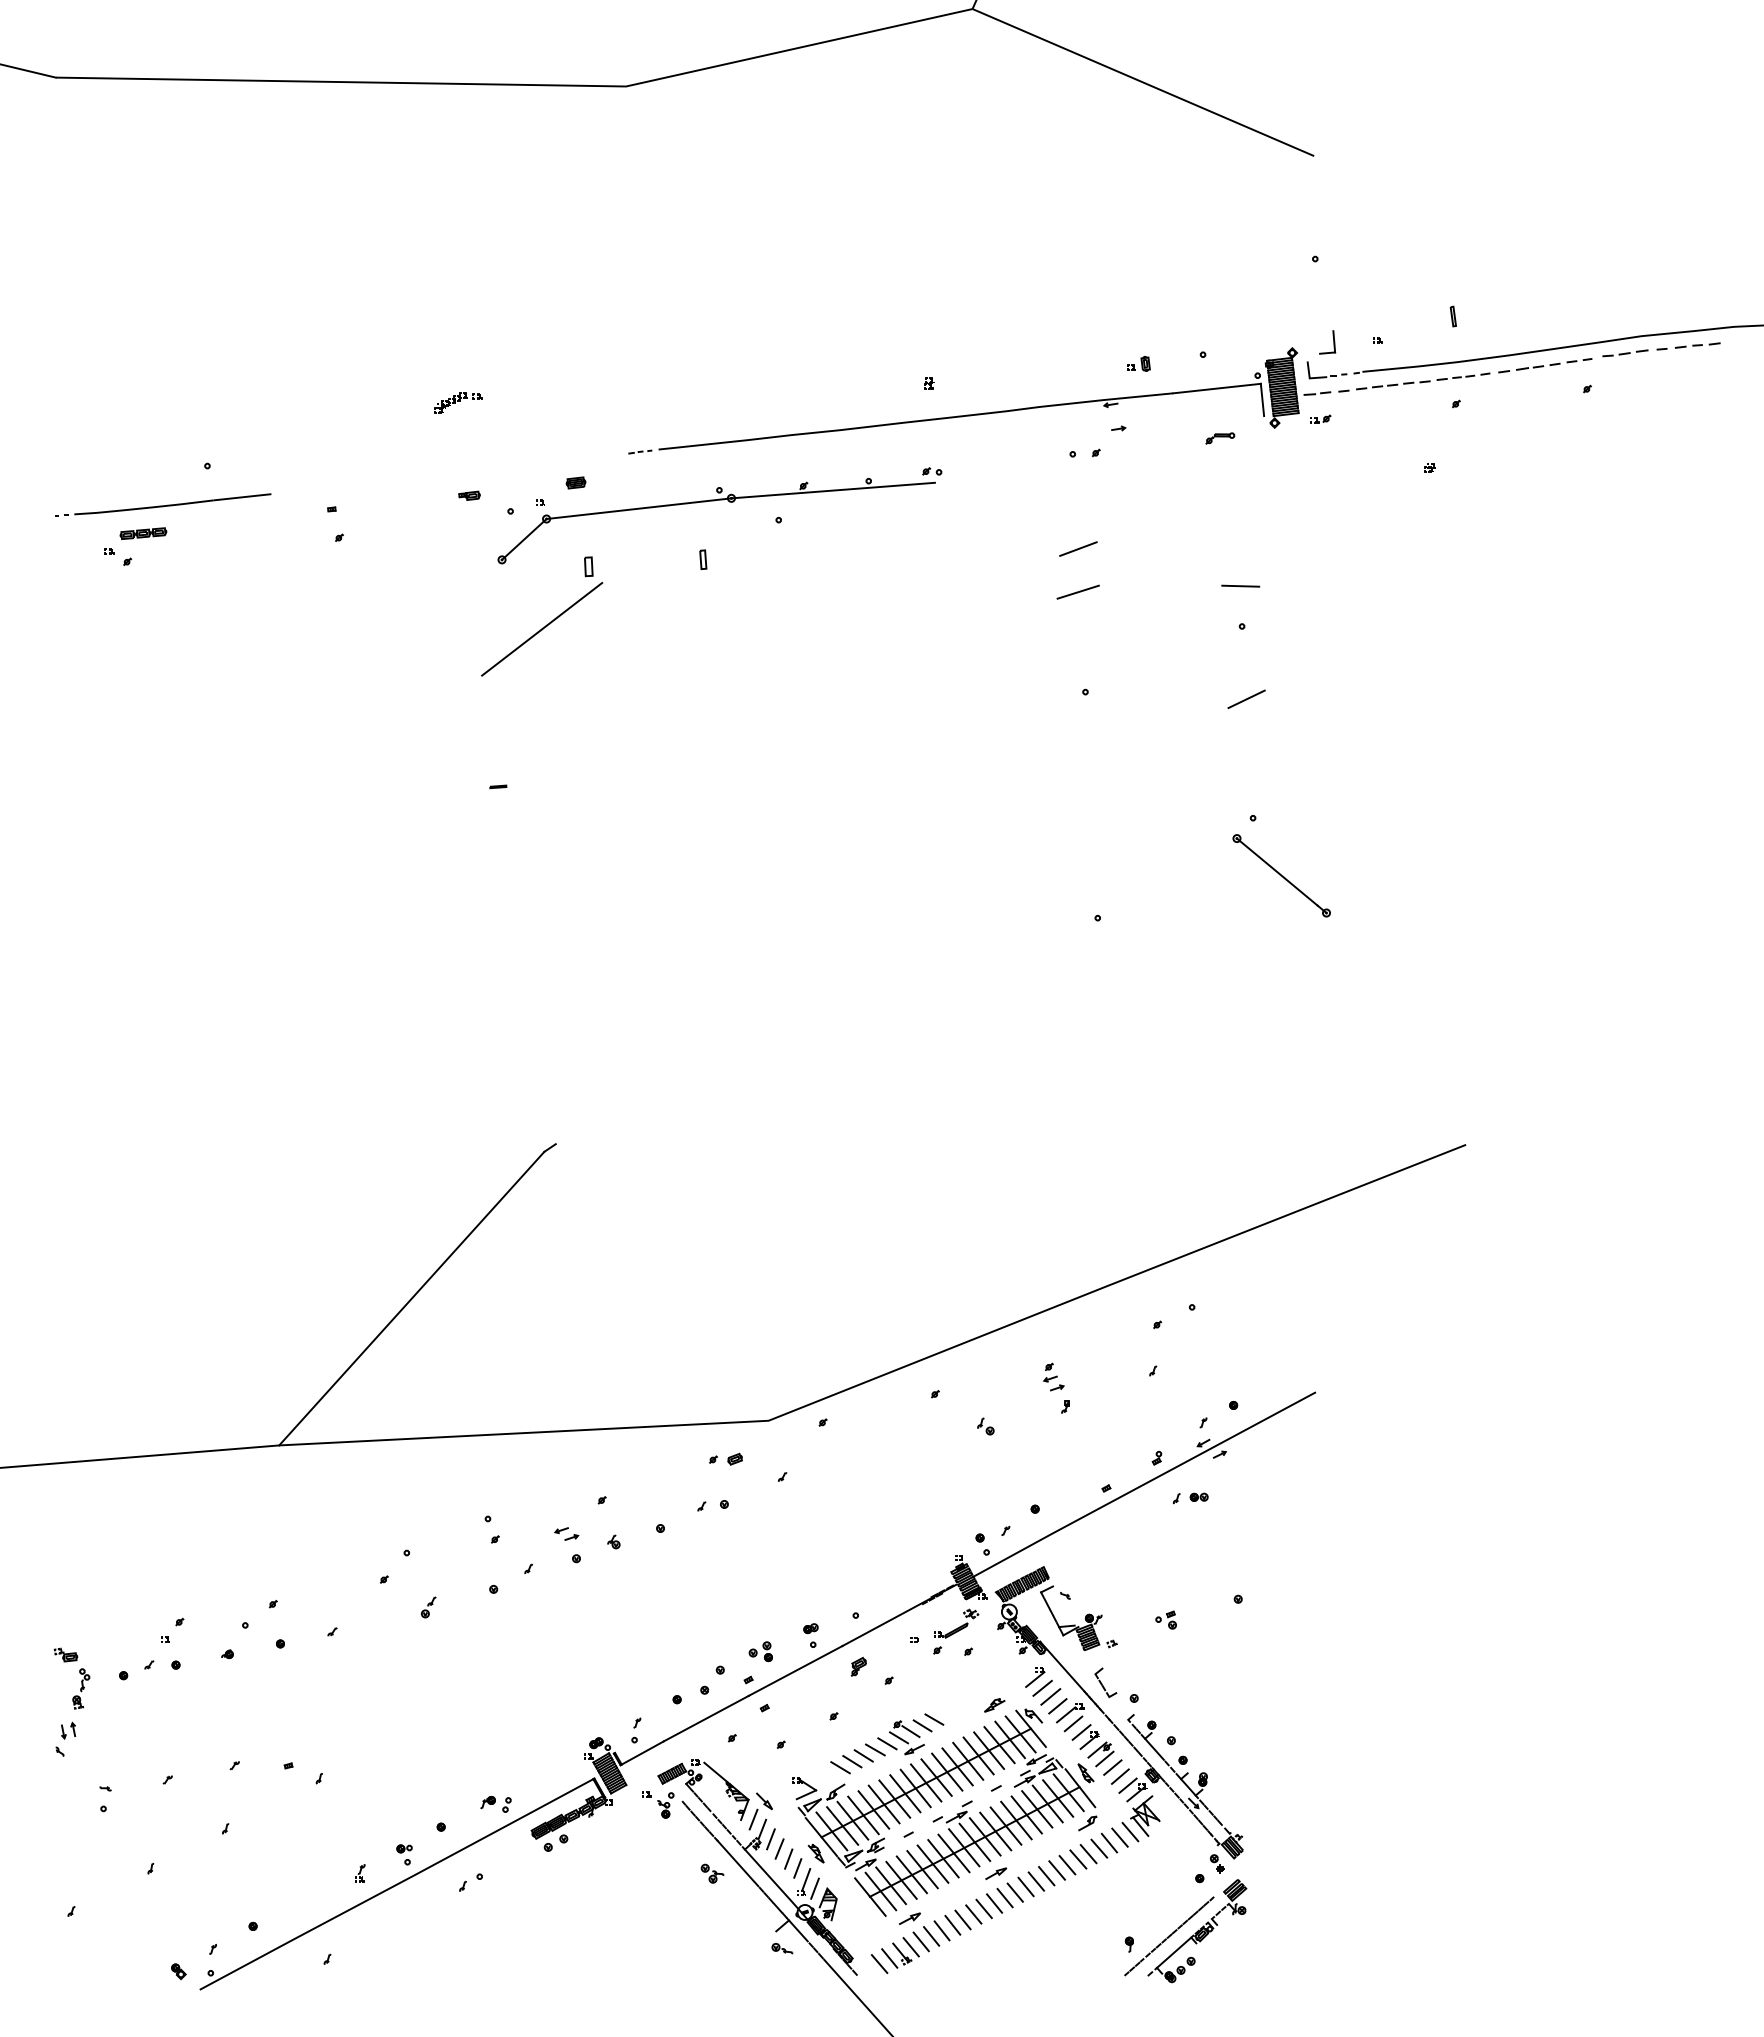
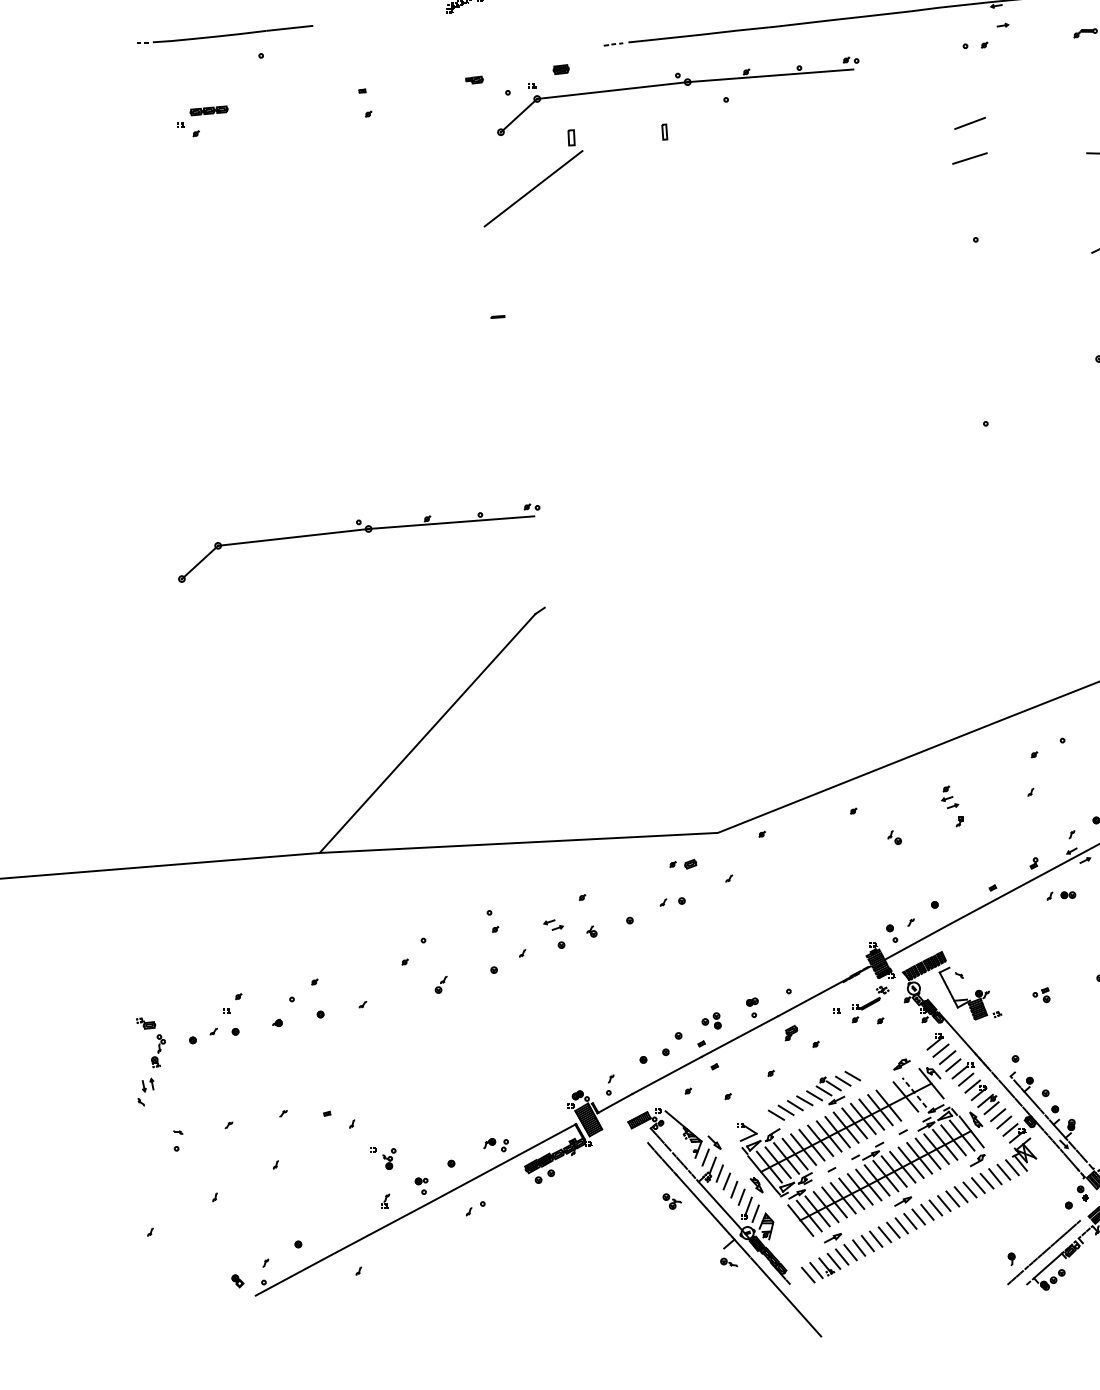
part: (163, 504) -> (225, 34), moved
part: (322, 1050) -> (354, 531), added
part: (1105, 1682) -> (992, 1045), removed
line: (1020, 1734) -> (922, 1088), removed
line: (1009, 1739) -> (913, 1092), solid -> dashed
line: (989, 1750) -> (897, 1101), removed
part: (658, 1804) -> (383, 1158), moved

